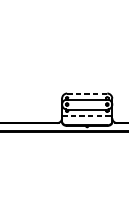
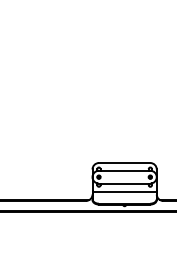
line: (87, 93) -> (124, 163), dashed -> solid
line: (87, 115) -> (125, 191), dashed -> solid

